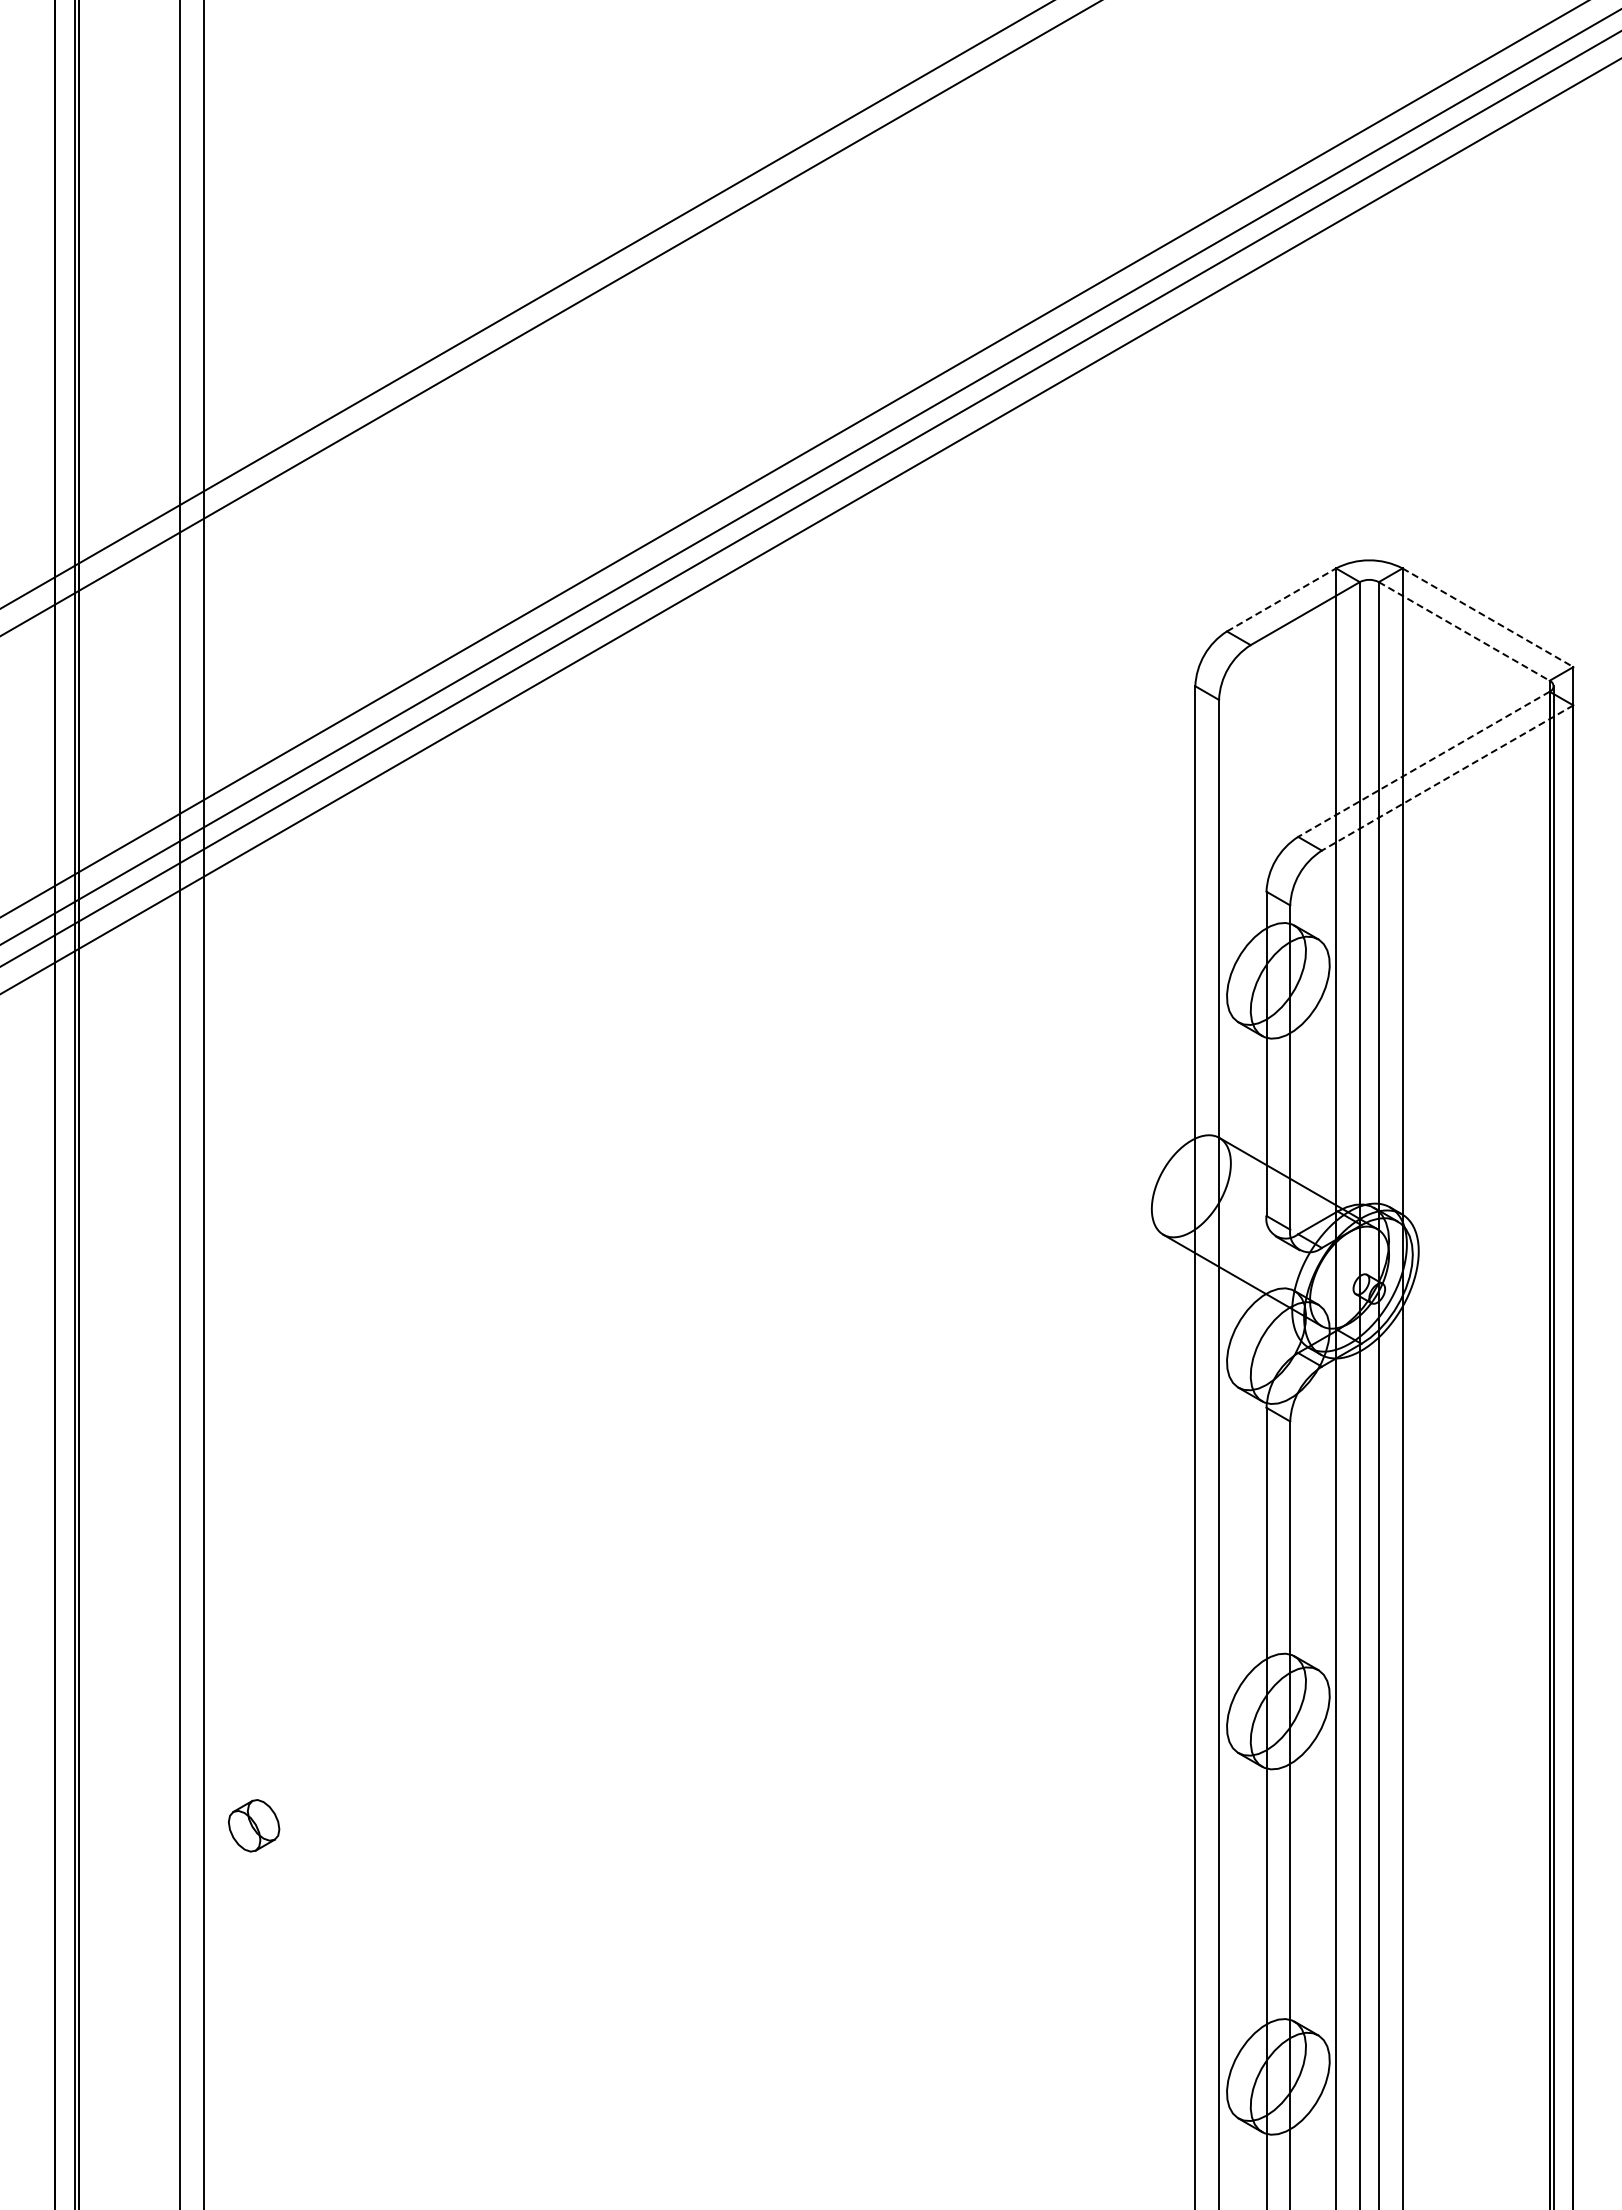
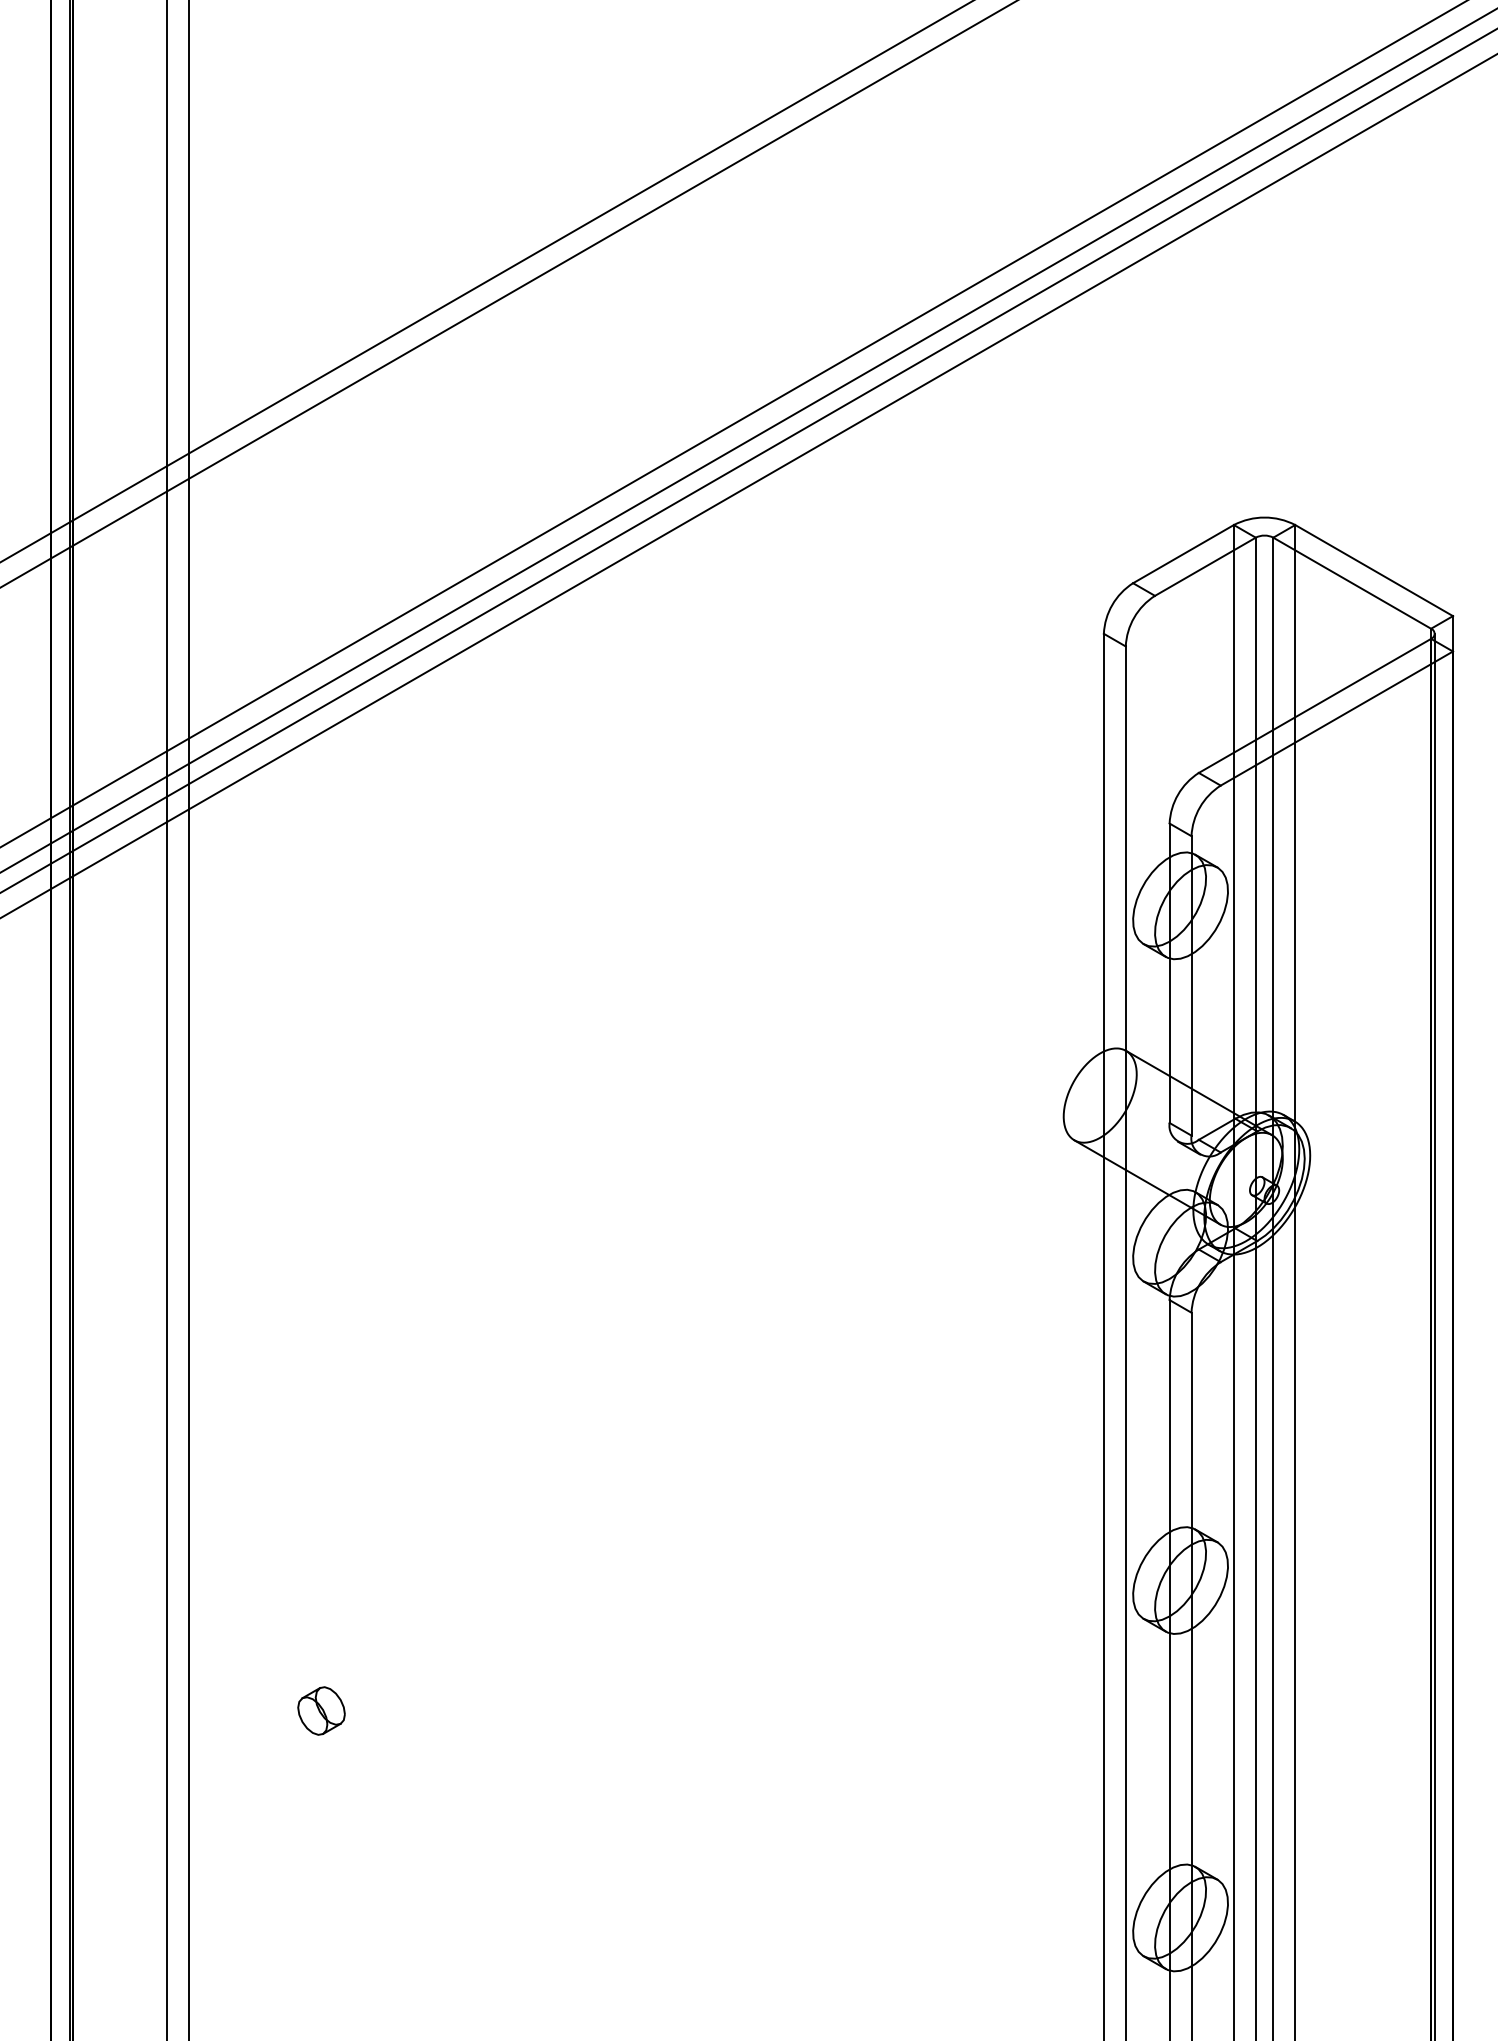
line: (1281, 599) -> (1183, 553), dashed -> solid
line: (1487, 617) -> (1373, 570), dashed -> solid
line: (1464, 631) -> (1352, 583), dashed -> solid
line: (1423, 764) -> (1314, 706), dashed -> solid
line: (1447, 778) -> (1336, 719), dashed -> solid
part: (254, 1825) -> (321, 1710), moved

